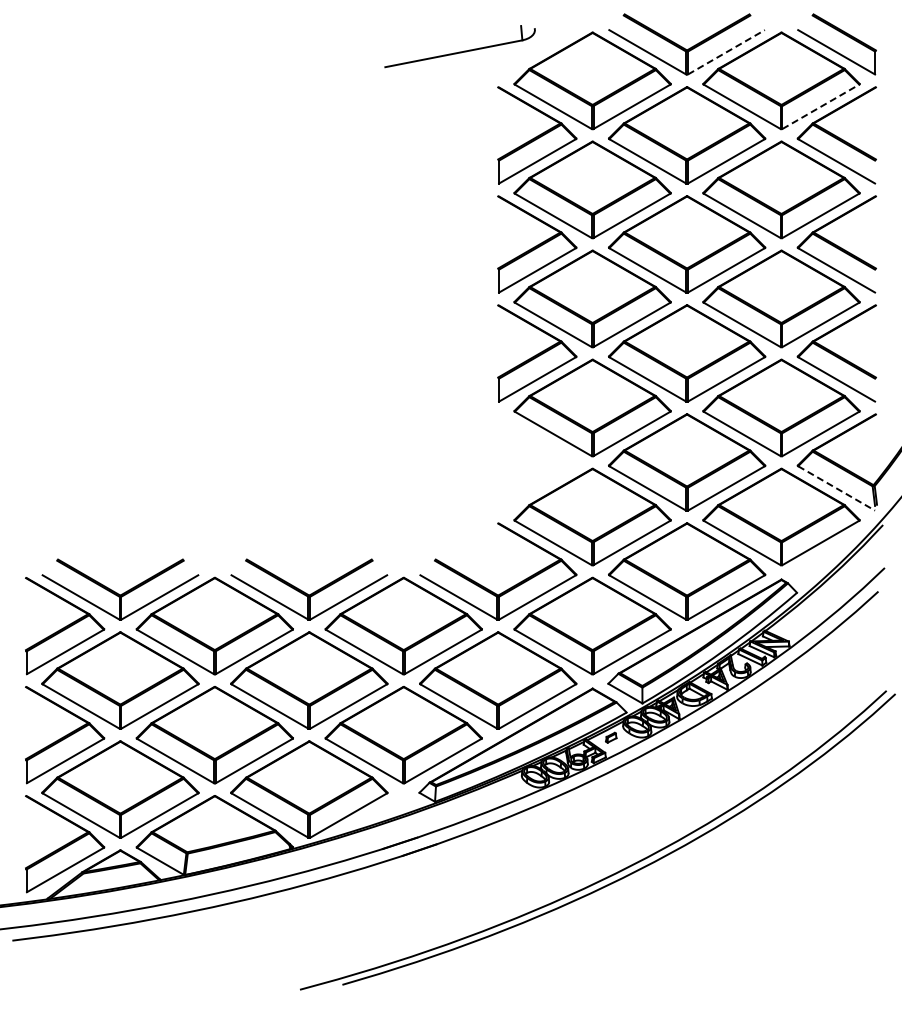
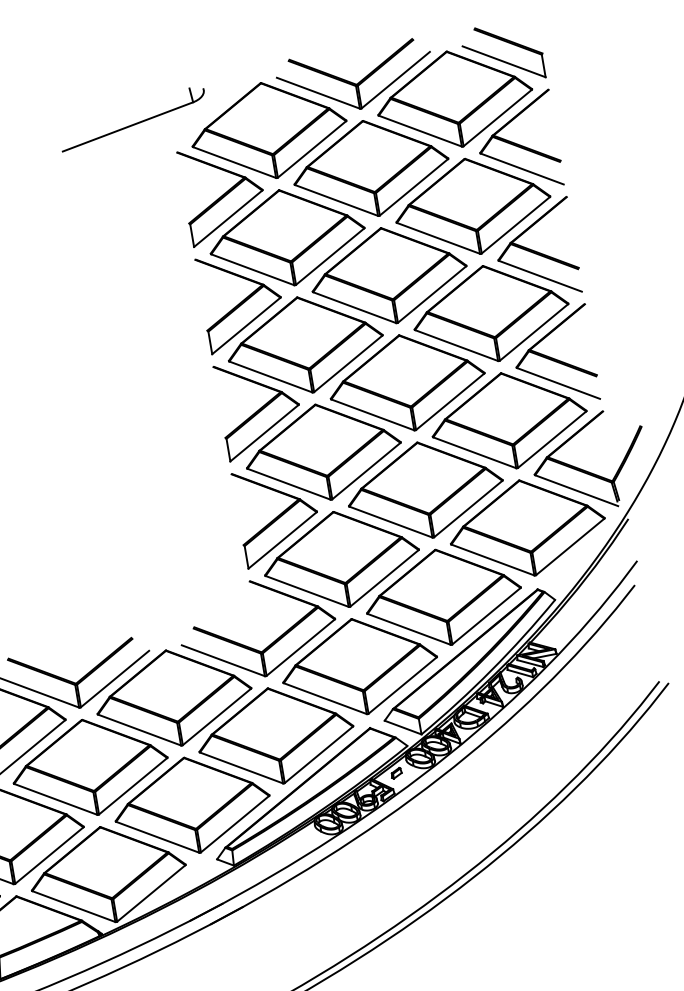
line: (726, 52) -> (395, 80), dashed -> solid
line: (821, 106) -> (498, 117), dashed -> solid
part: (537, 462) -> (278, 514), added
line: (837, 488) -> (577, 490), dashed -> solid

